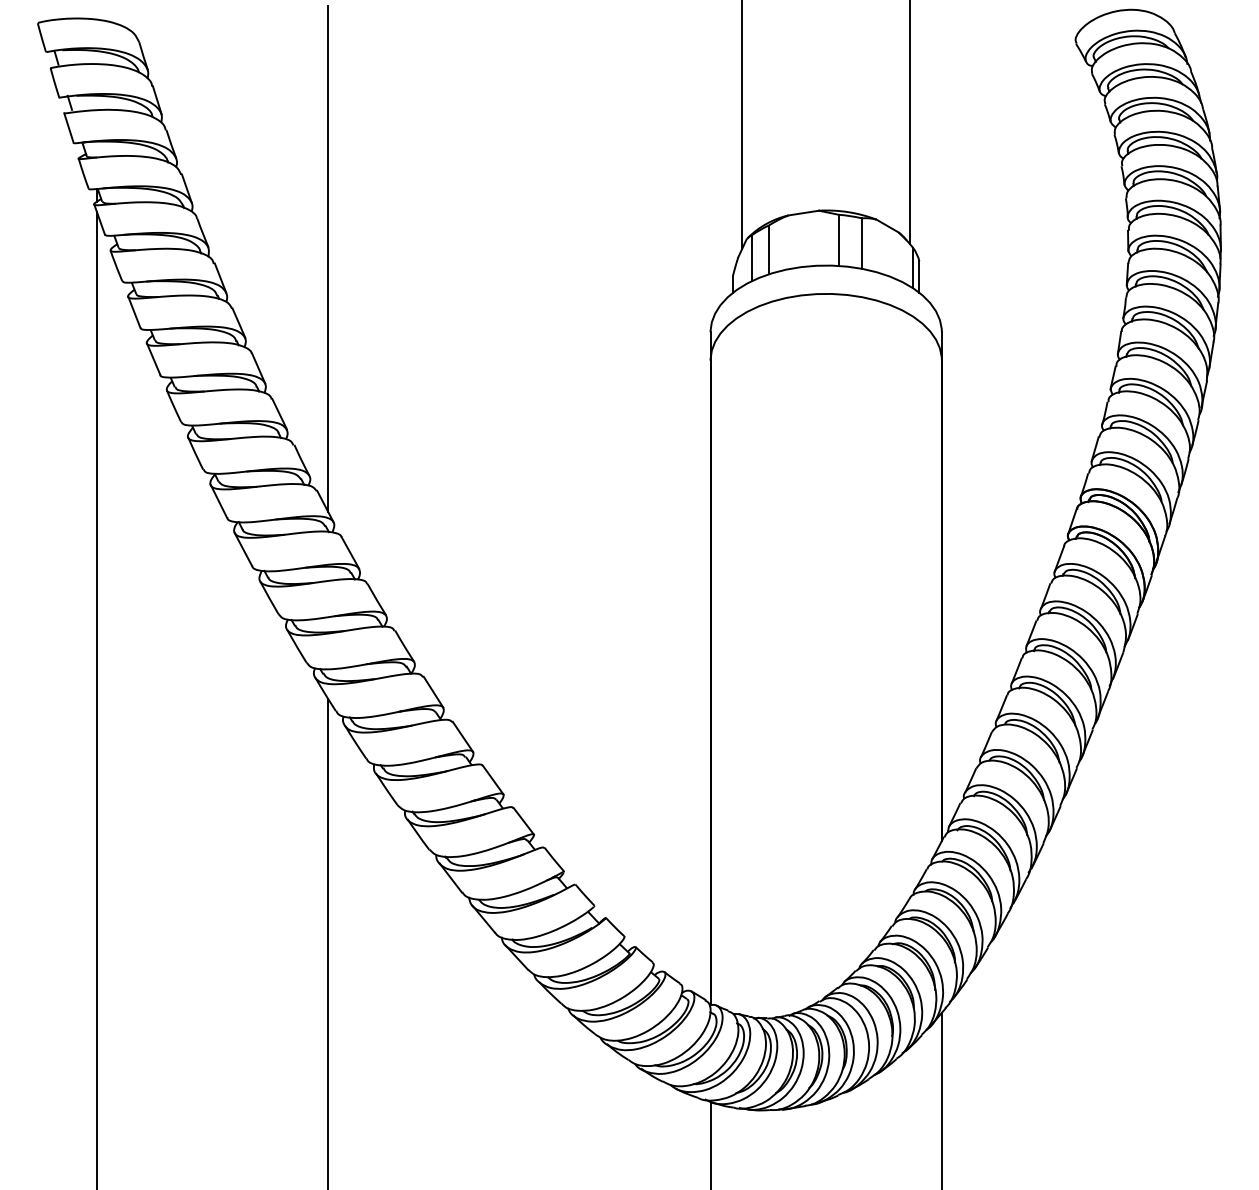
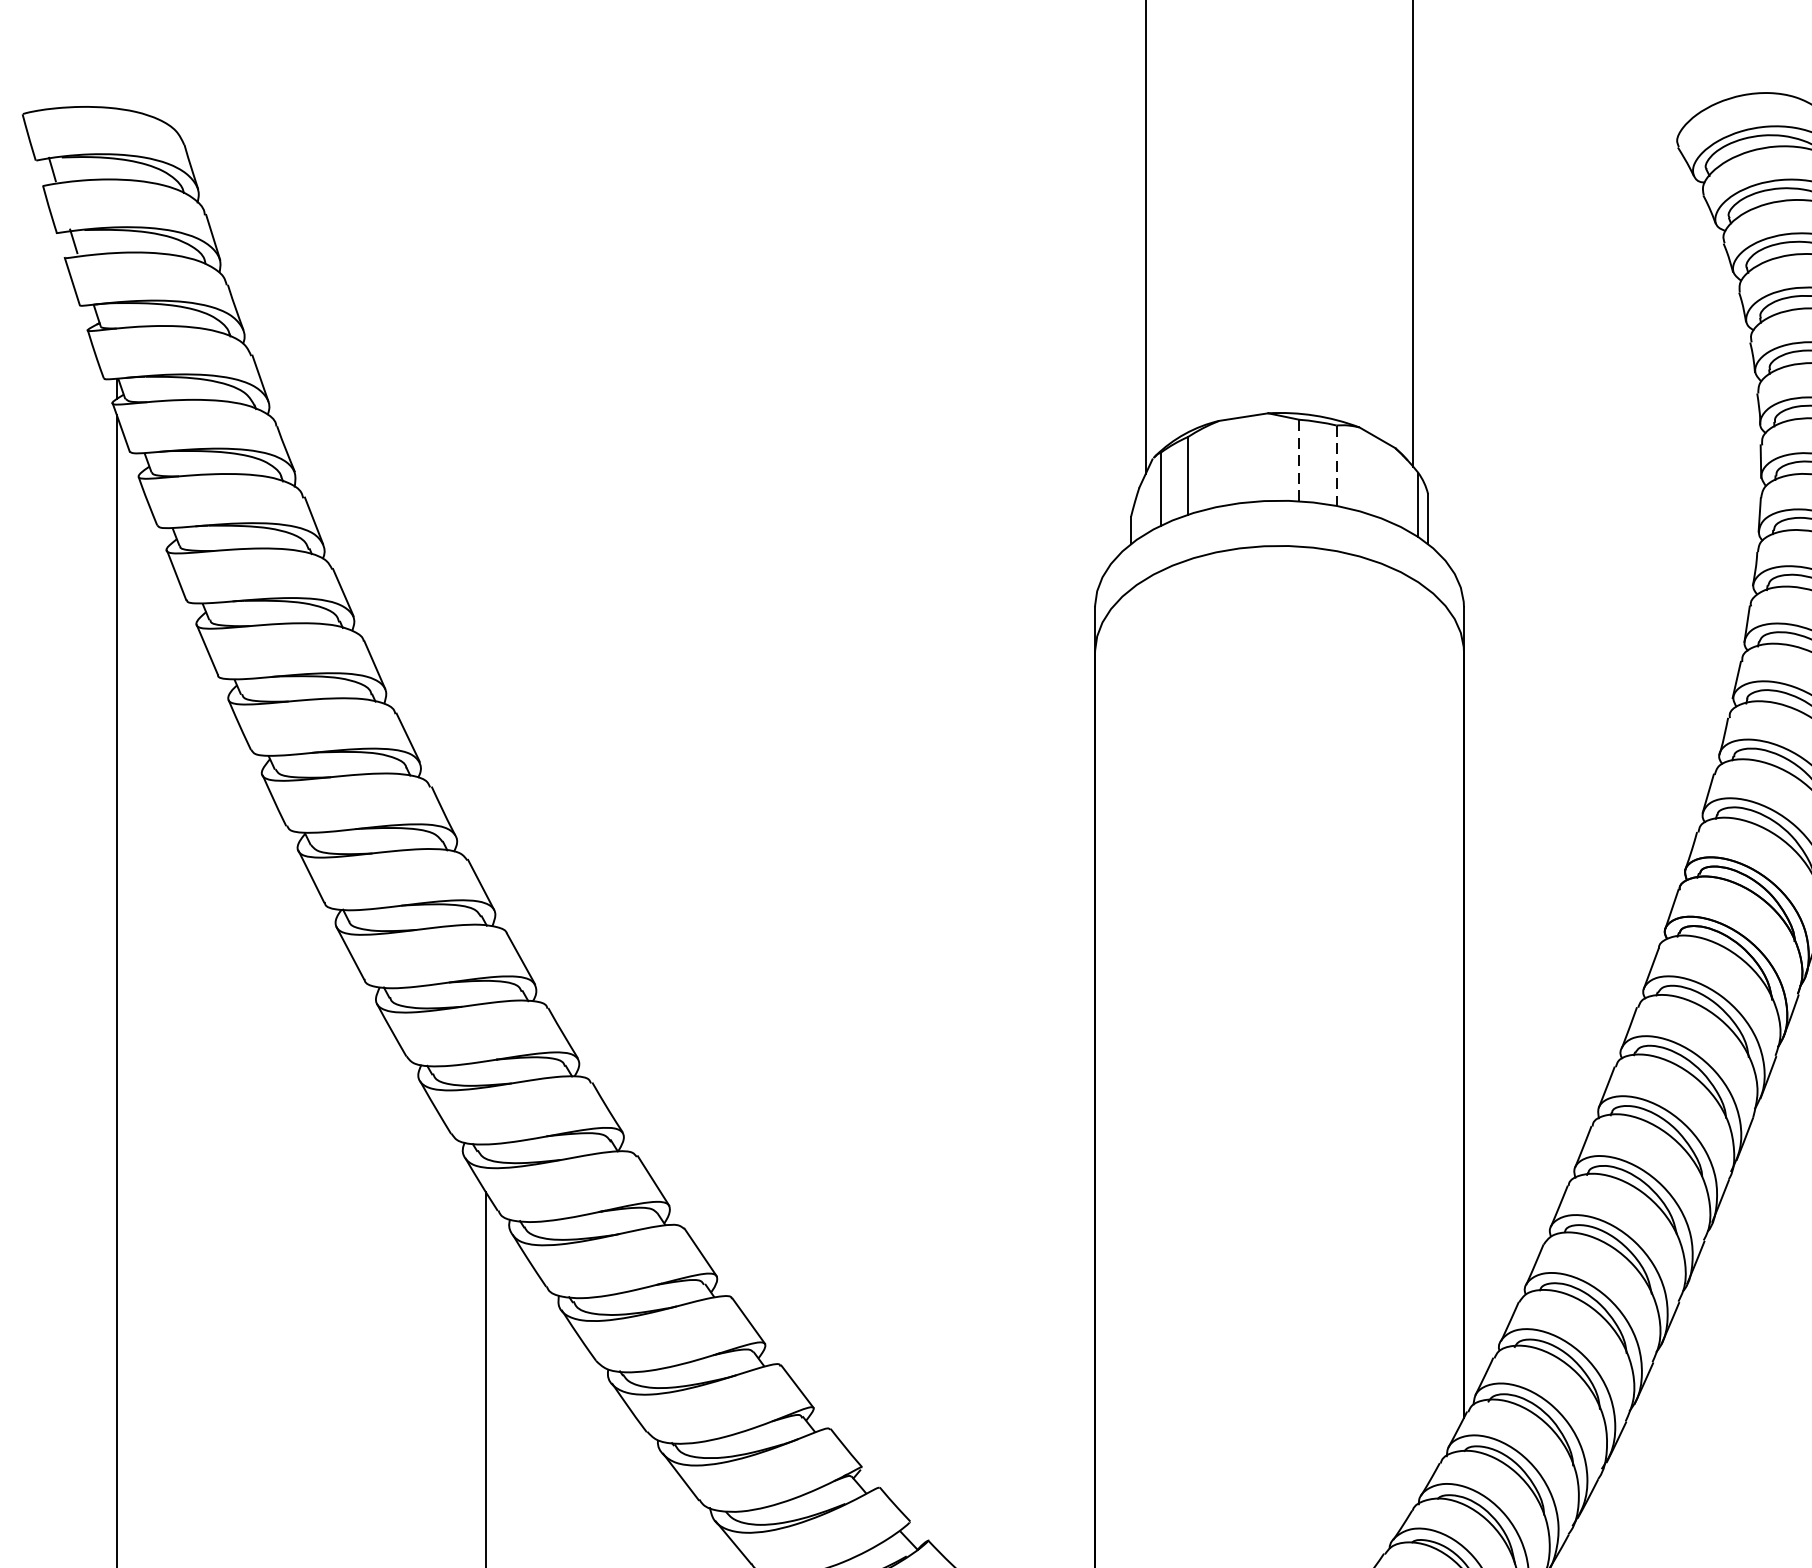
line: (838, 240) -> (1299, 460), solid -> dashed
line: (862, 244) -> (1337, 467), solid -> dashed
line: (328, 259) -> (486, 491), removed

